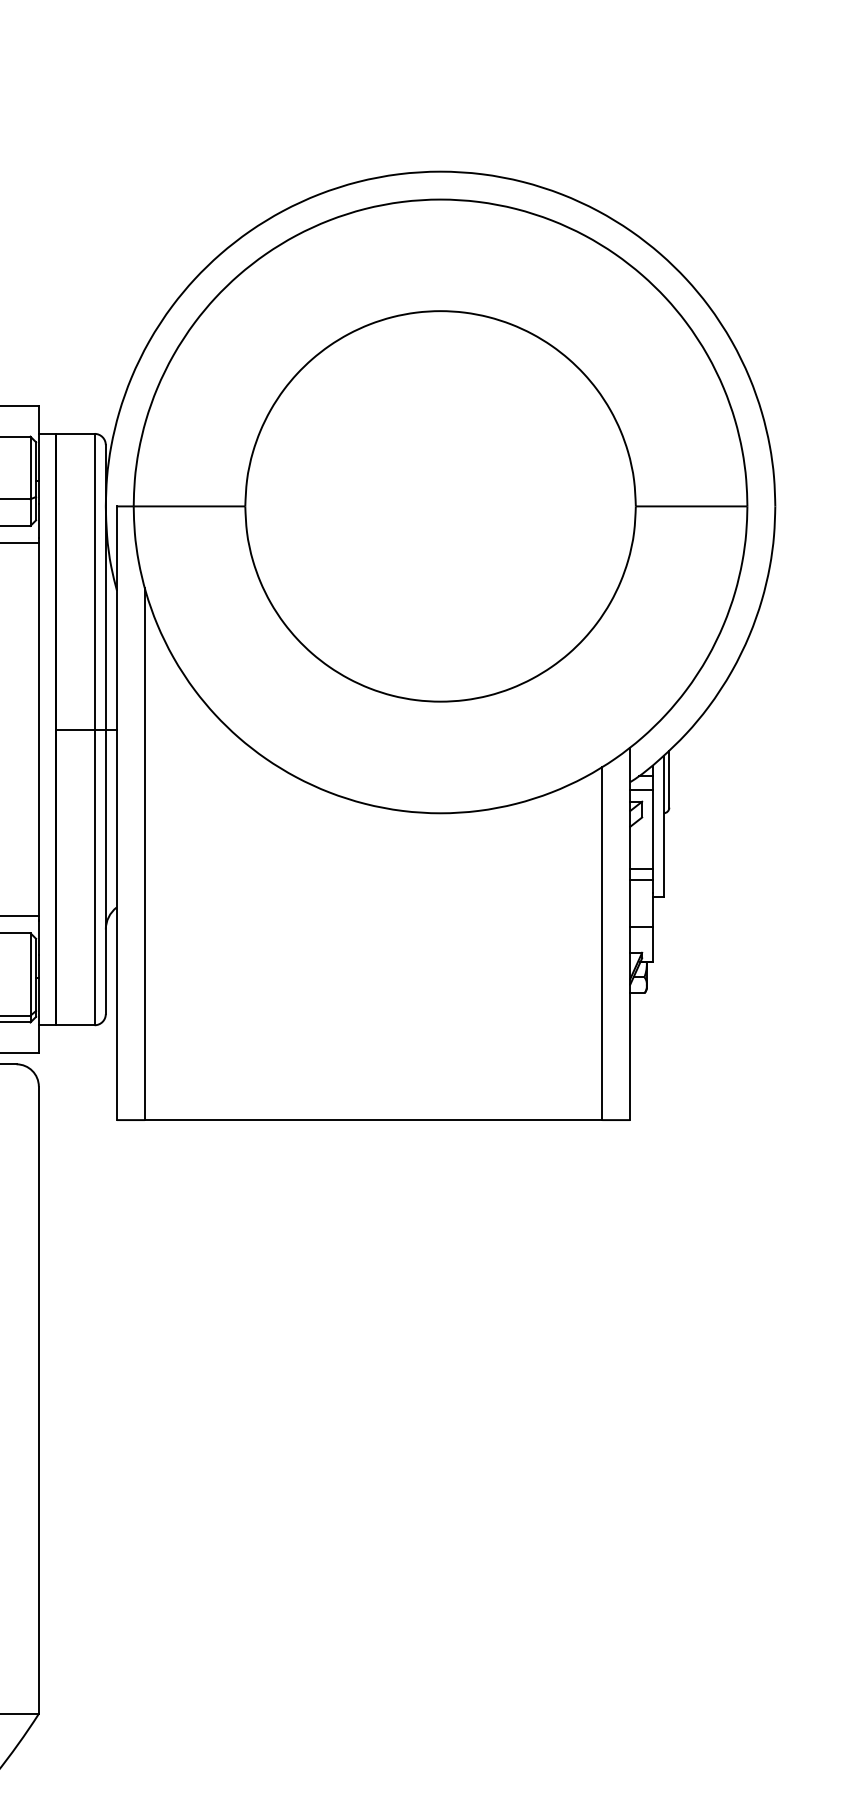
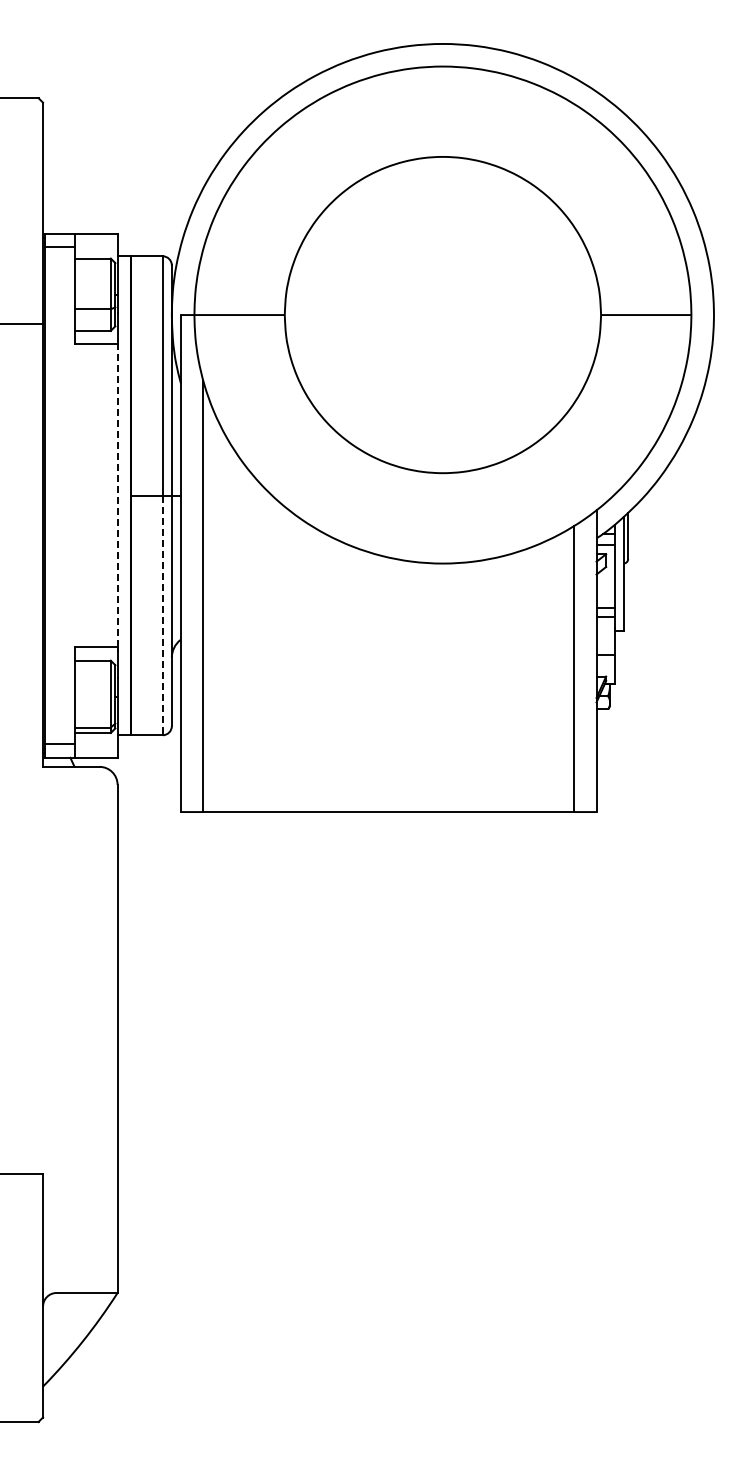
line: (38, 729) -> (117, 495), solid -> dashed
line: (94, 877) -> (162, 615), solid -> dashed

